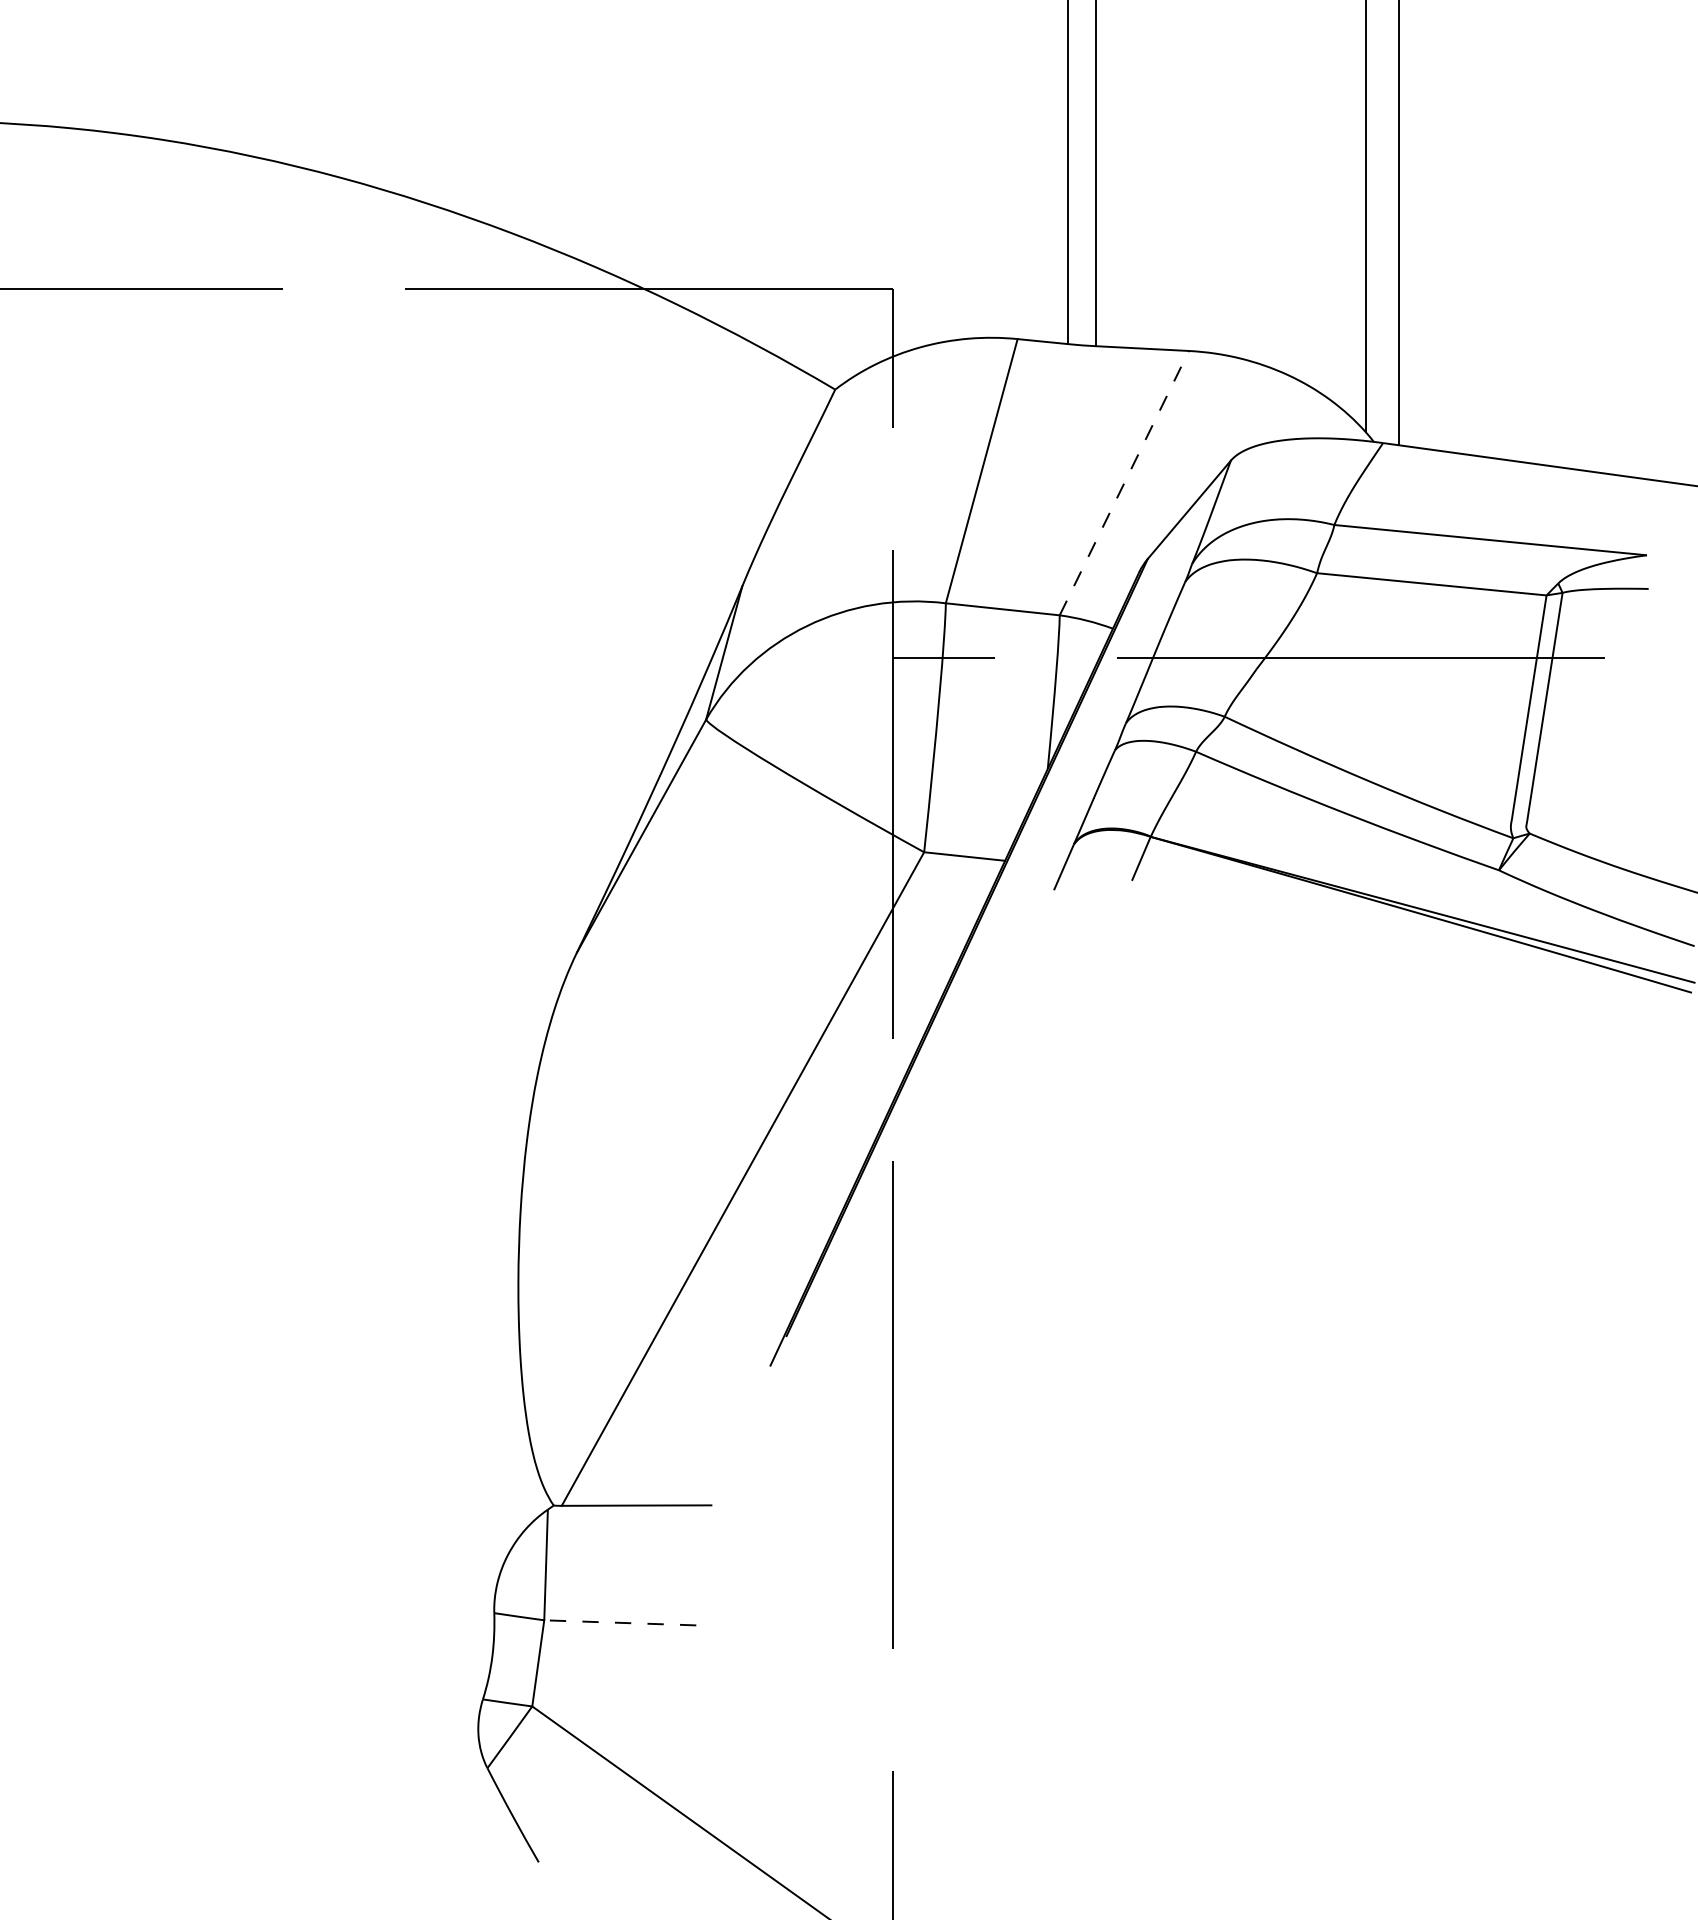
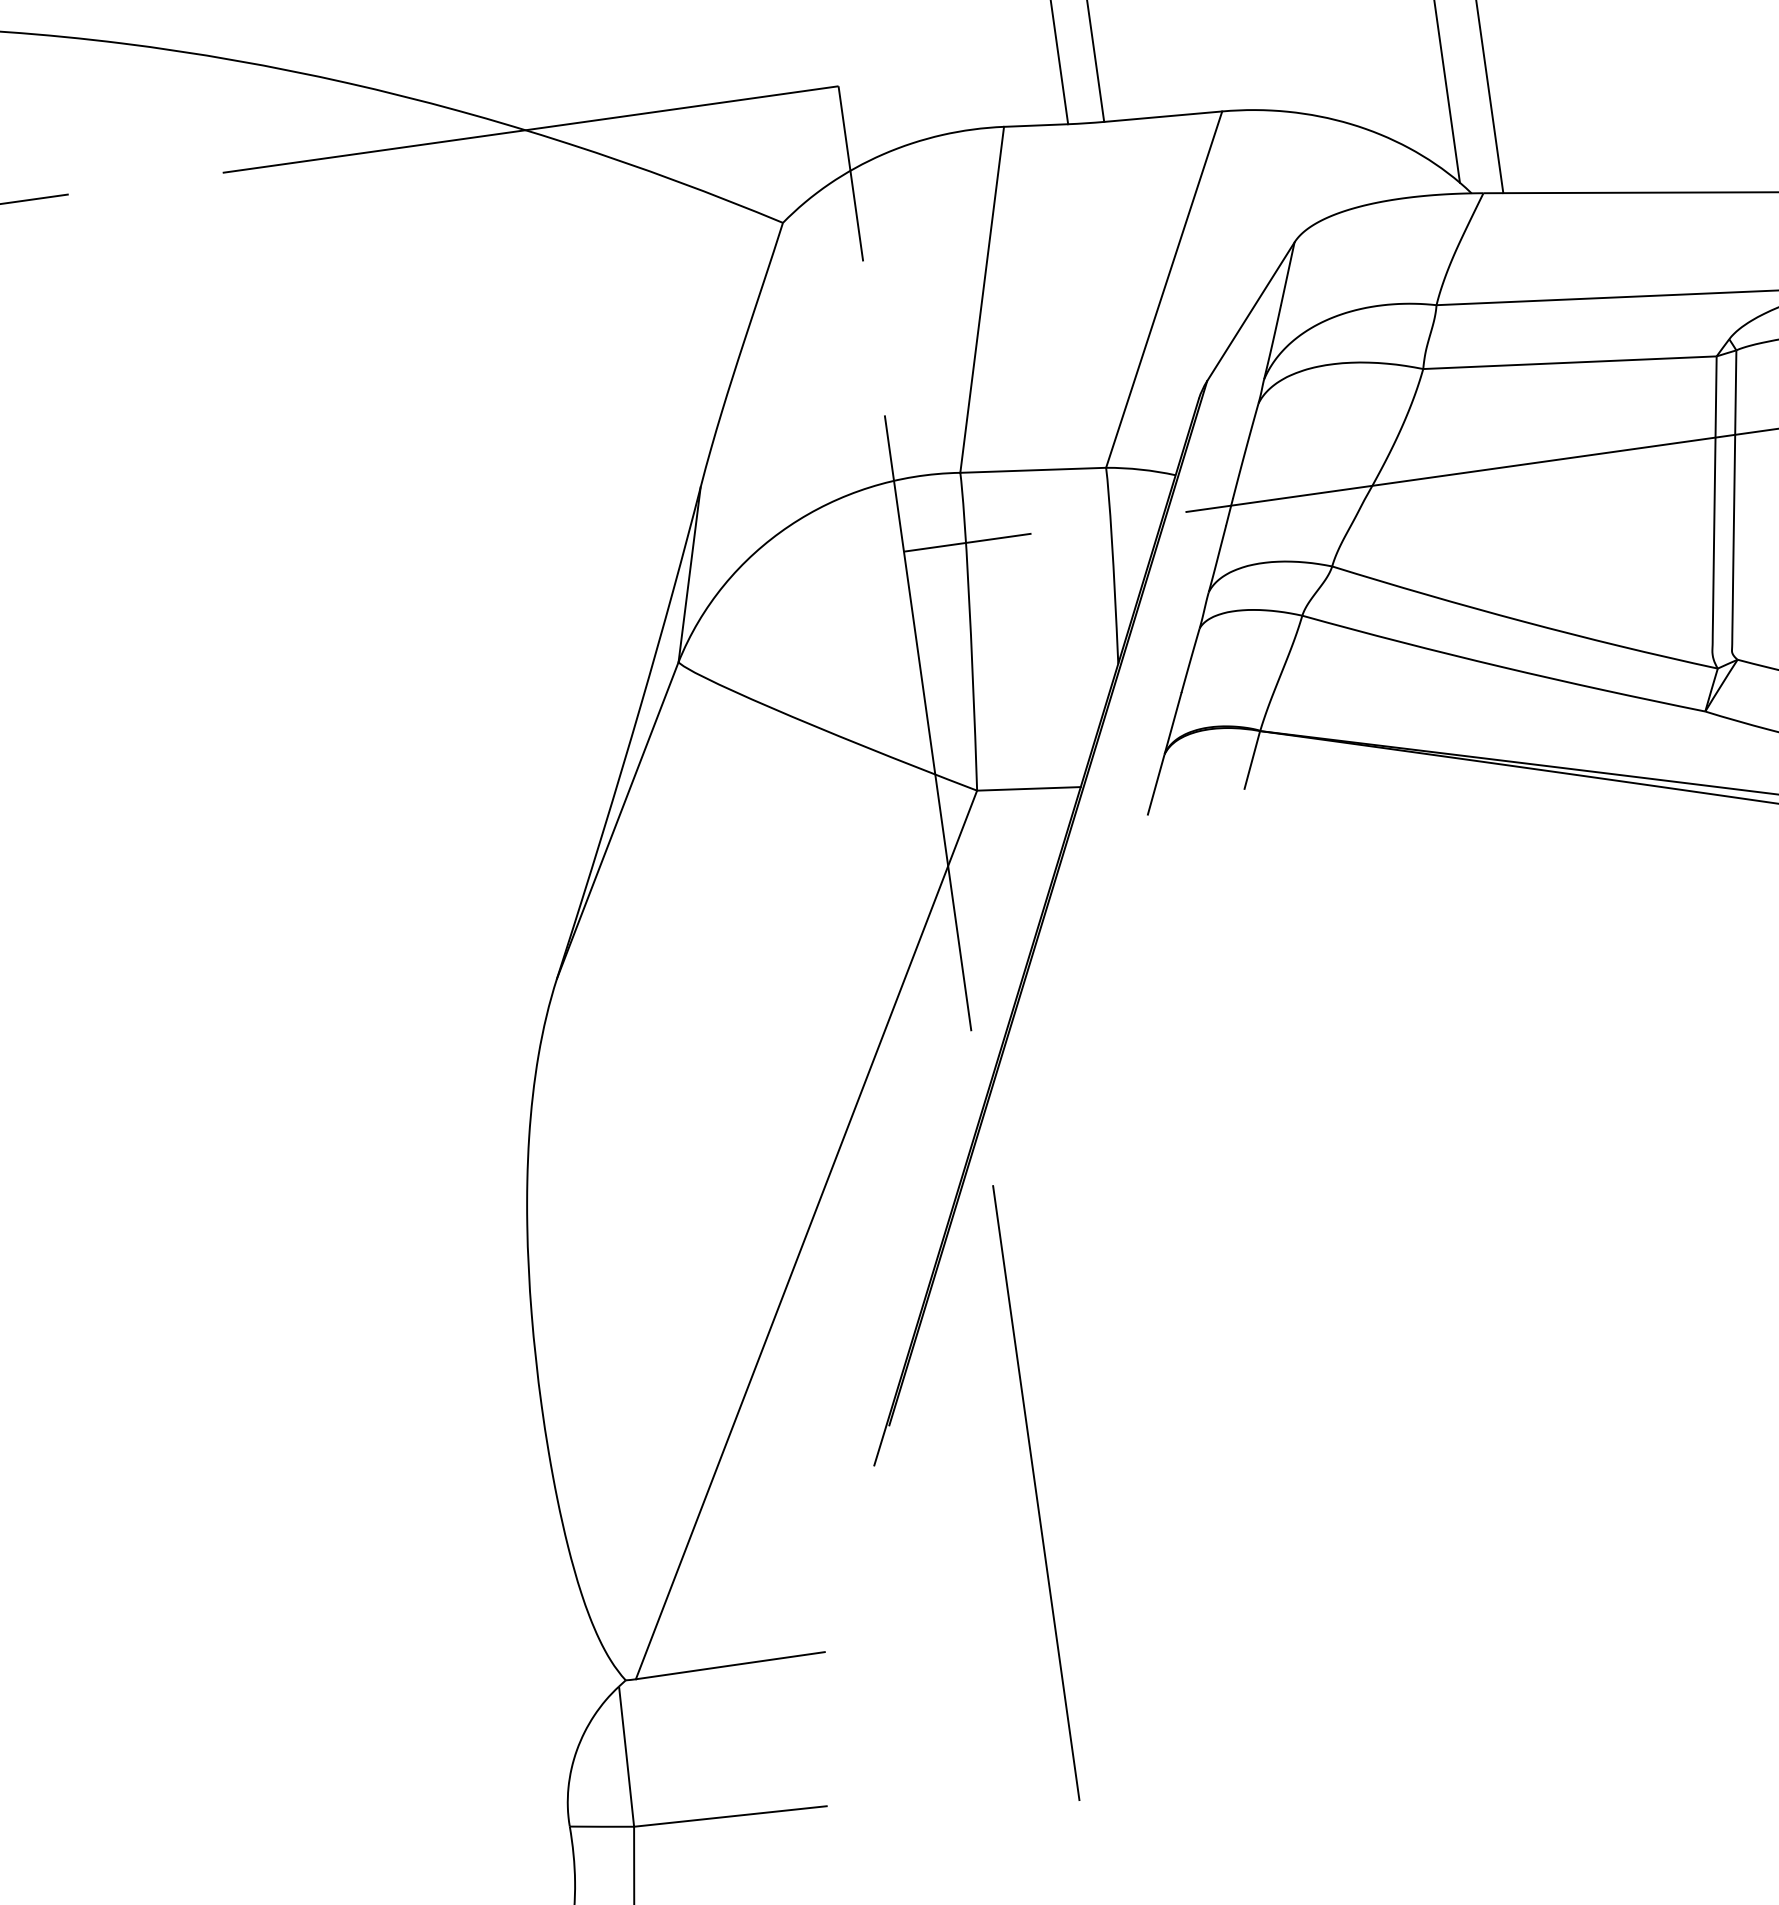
line: (1124, 482) -> (1164, 288), dashed -> solid
line: (619, 1622) -> (729, 1816), dashed -> solid

